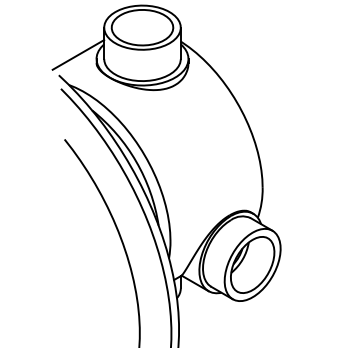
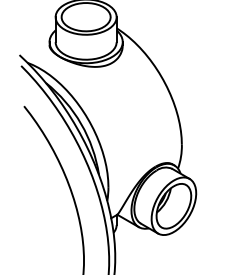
line: (78, 54) -> (35, 38), removed

